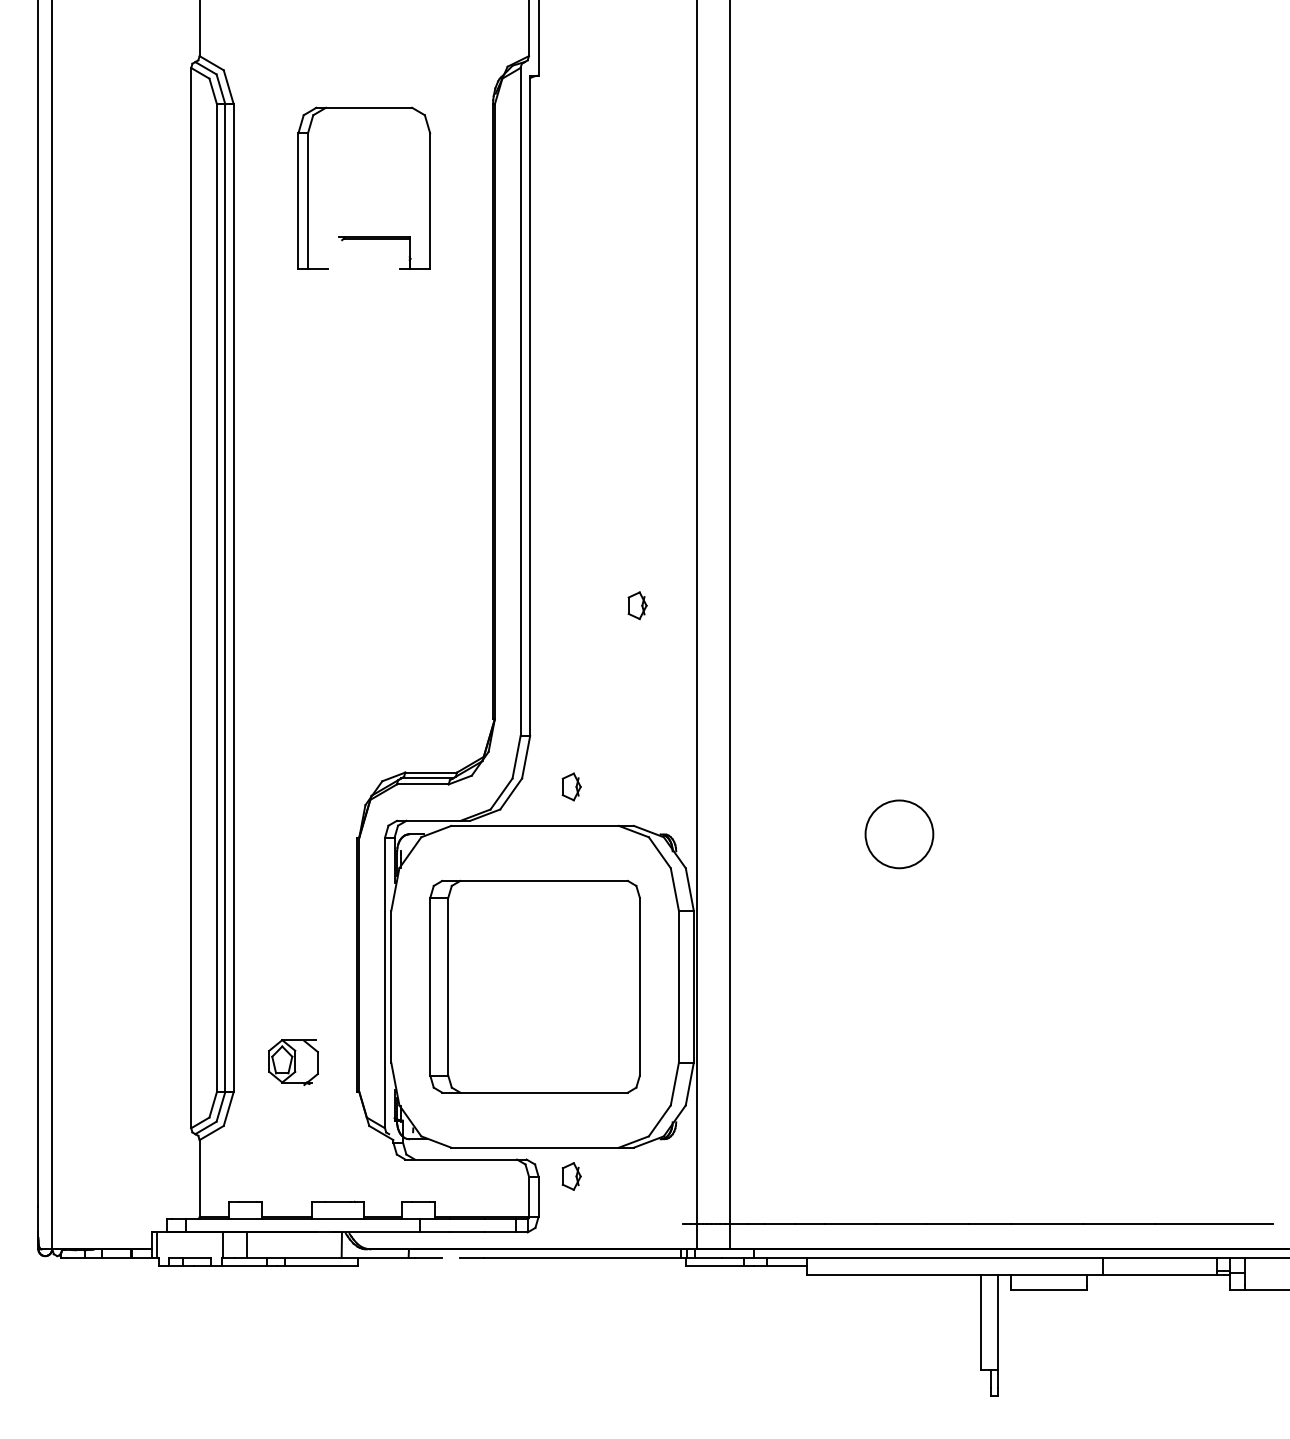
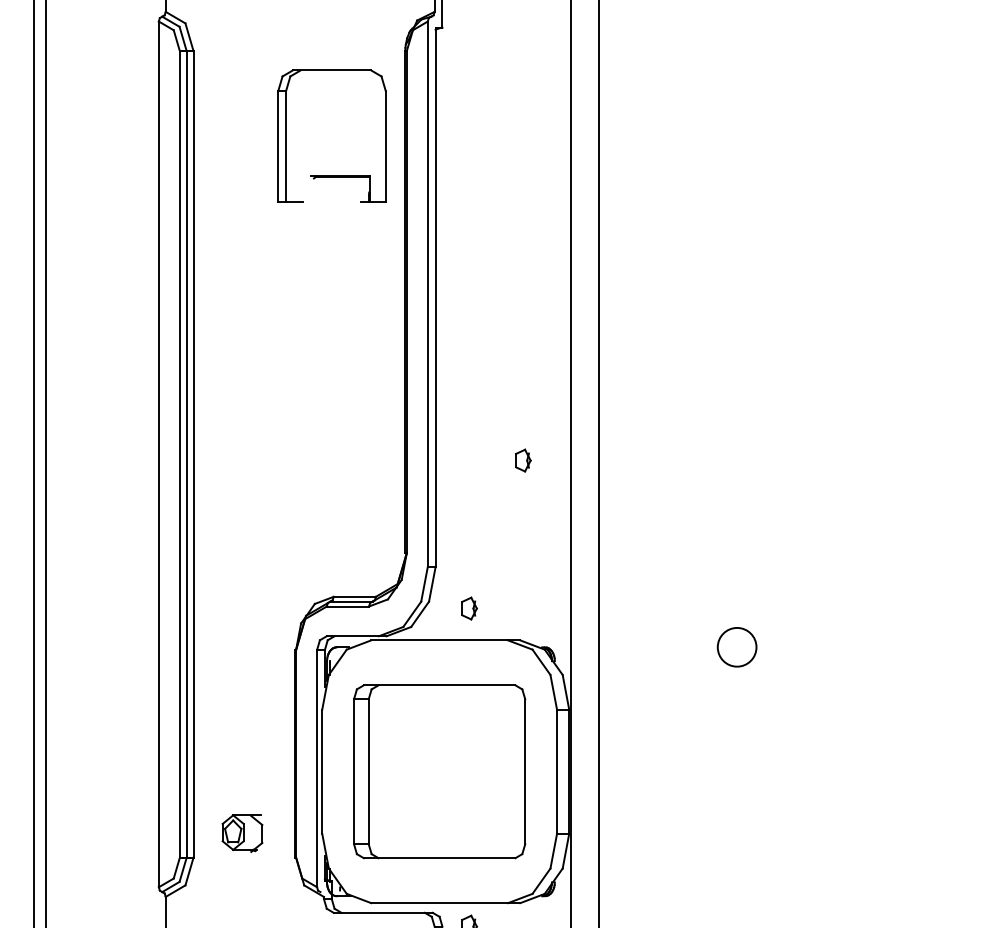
part: (364, 236) -> (332, 175), moved
circle: (899, 834) -> (737, 647), size x0.7

